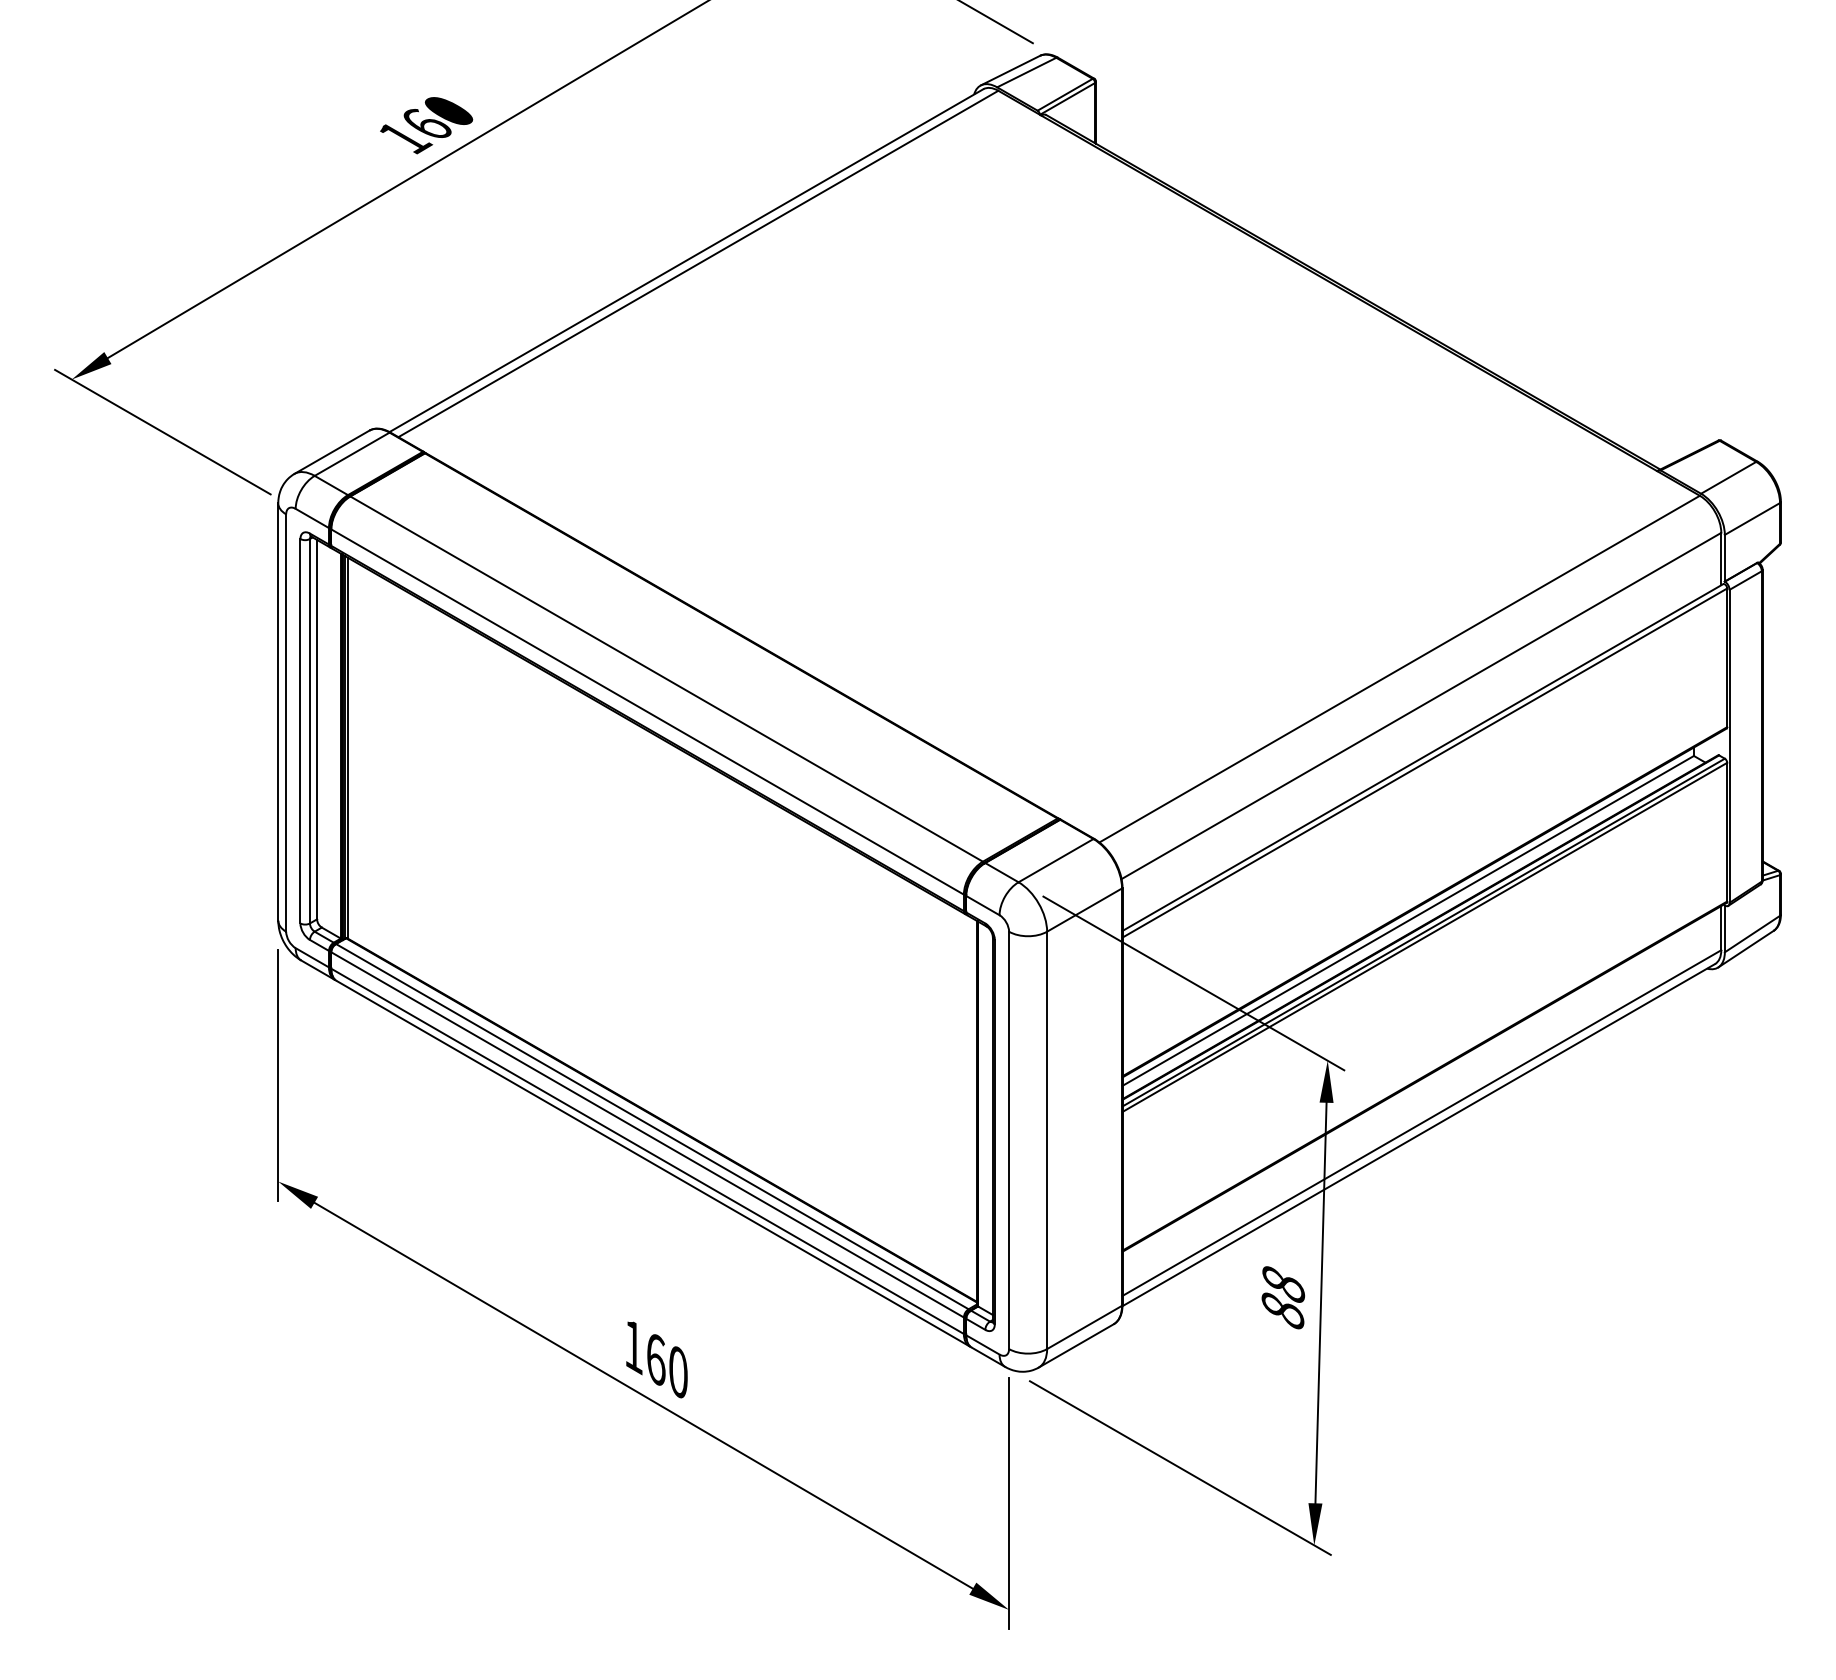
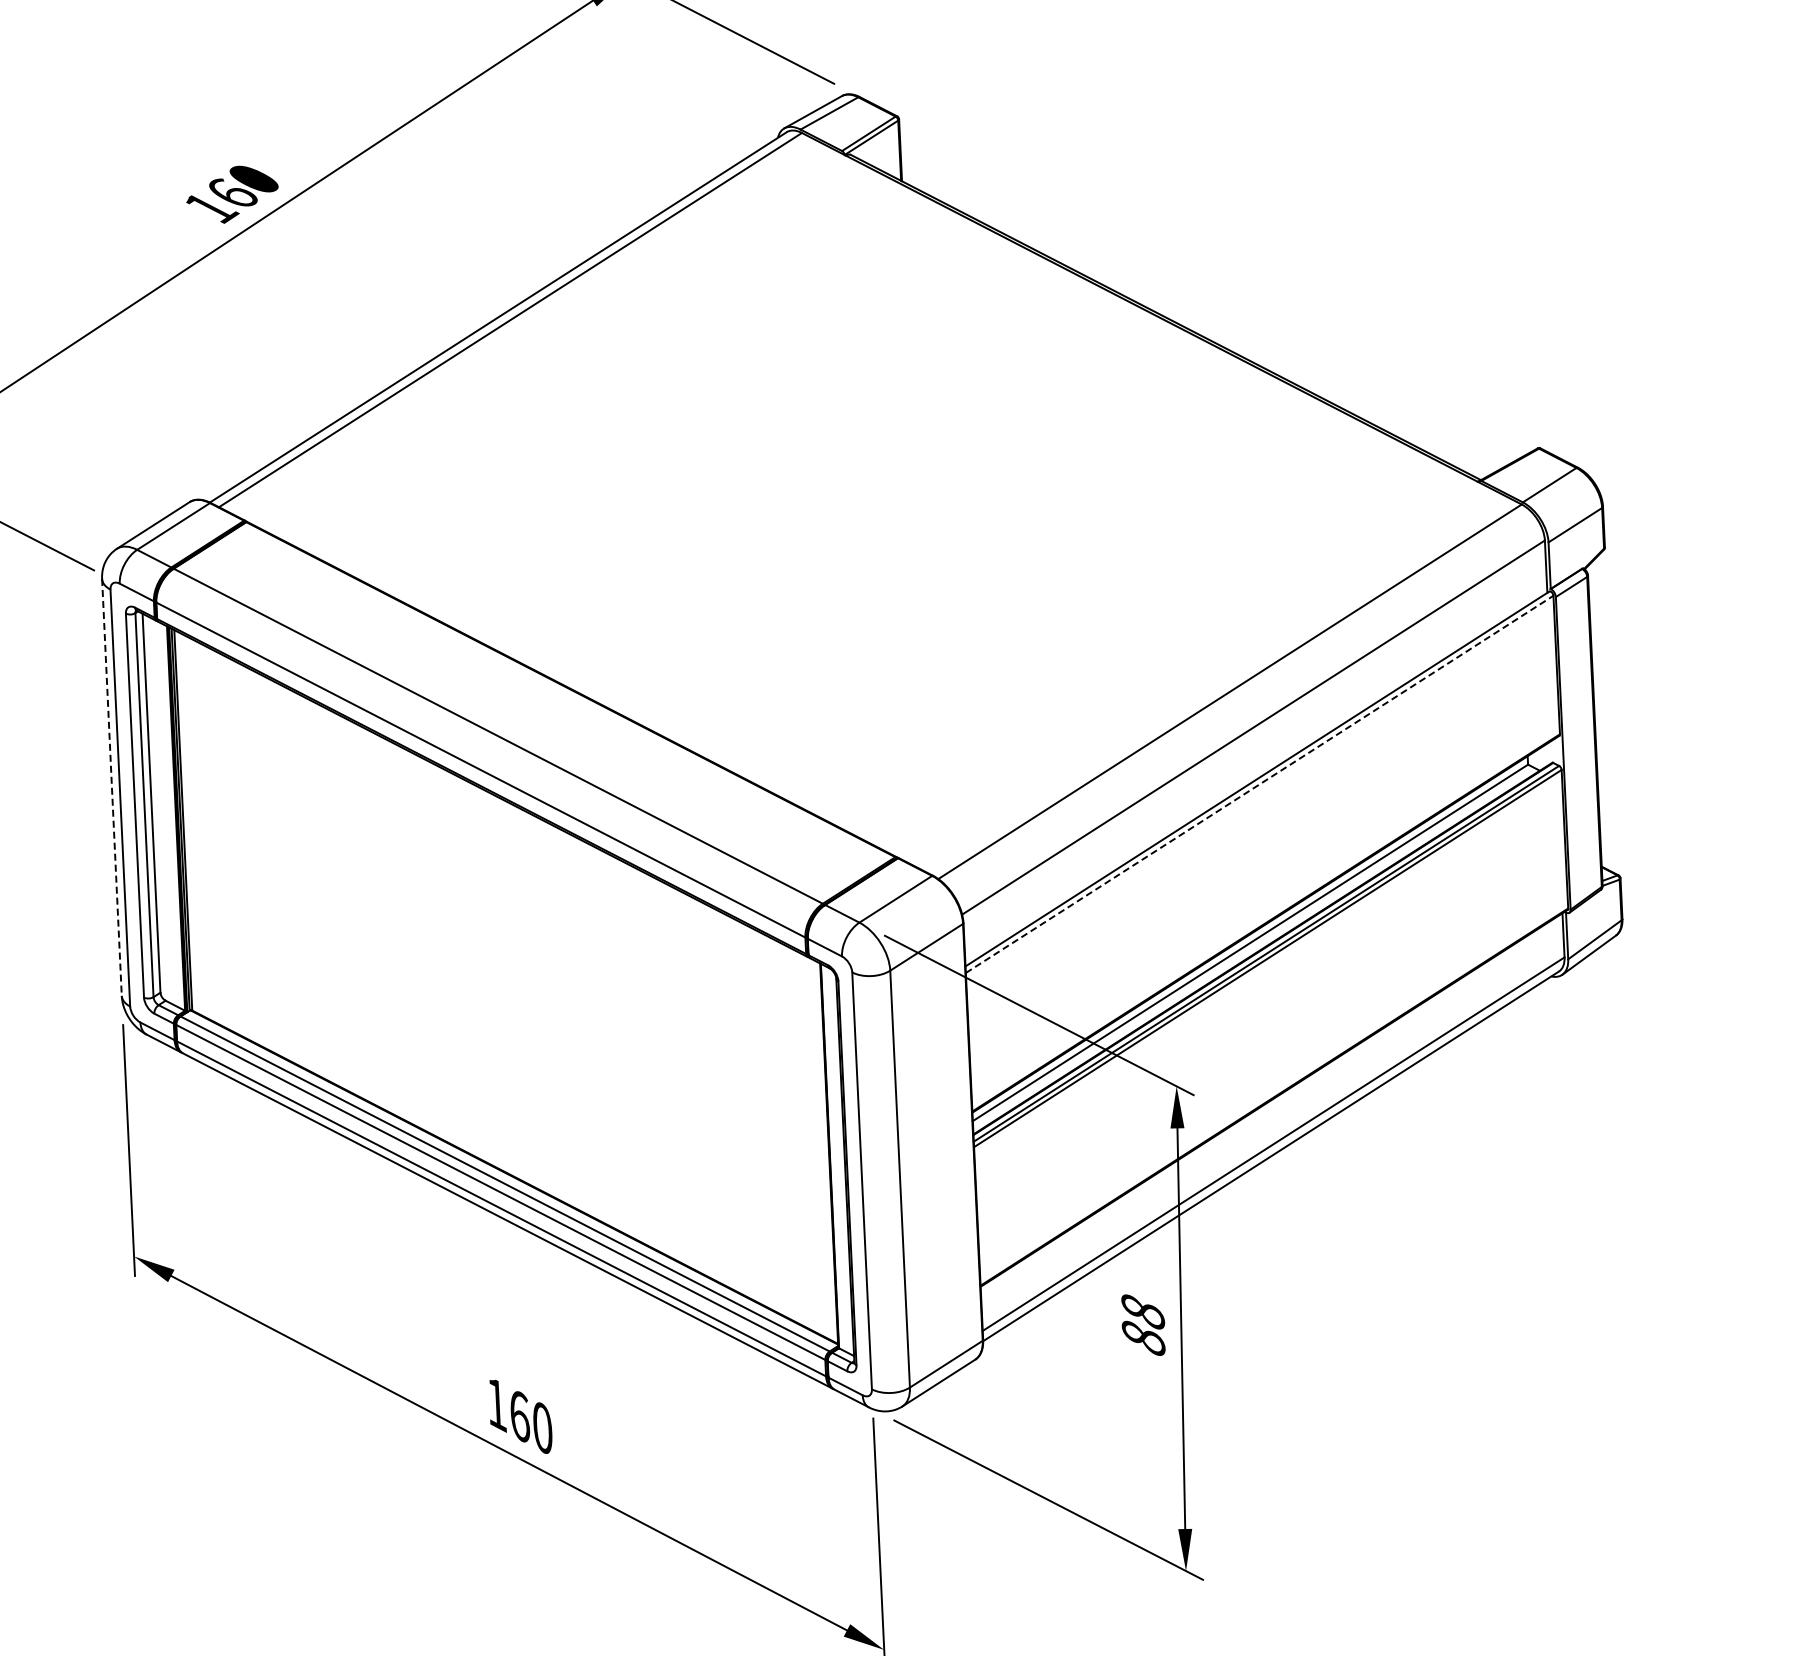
line: (278, 712) -> (112, 787), solid -> dashed
line: (1425, 762) -> (1260, 783), solid -> dashed

